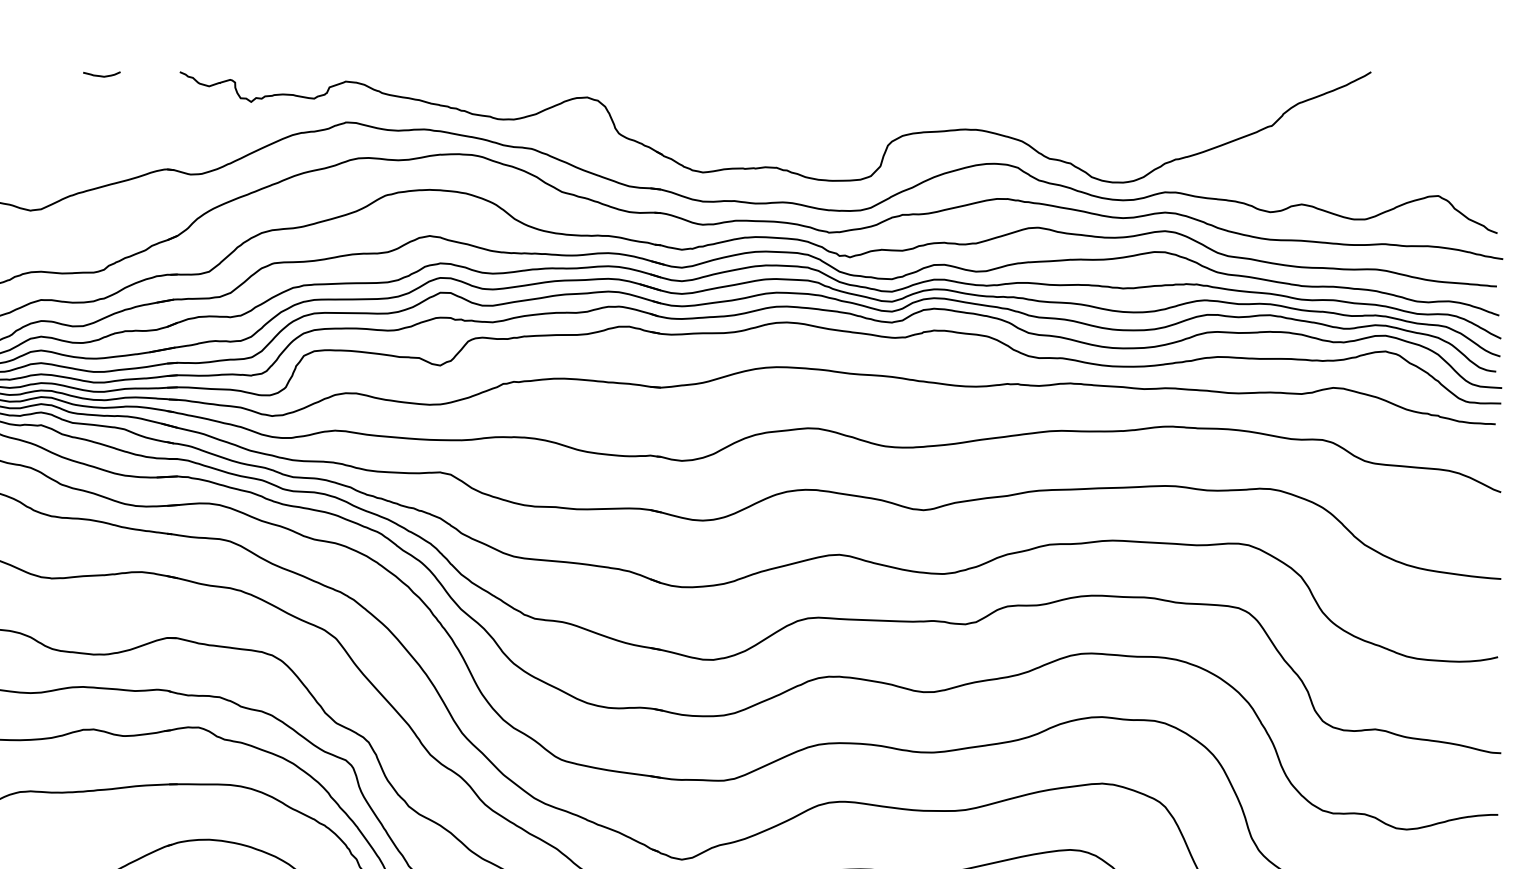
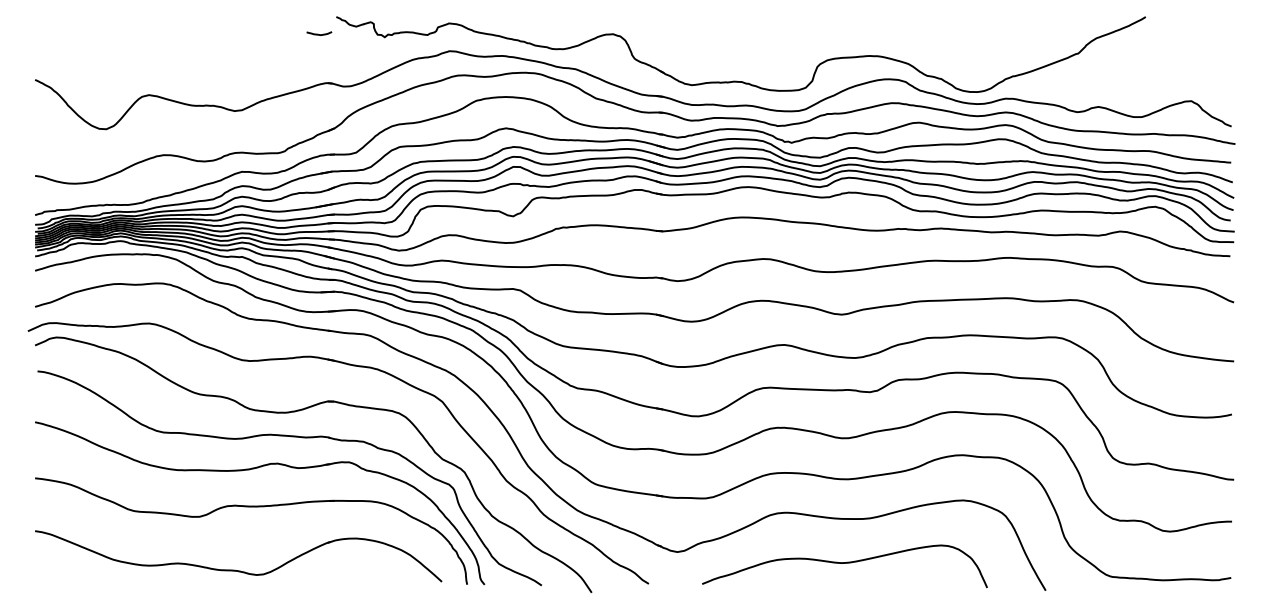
curve: (100, 74) -> (318, 33), moved

